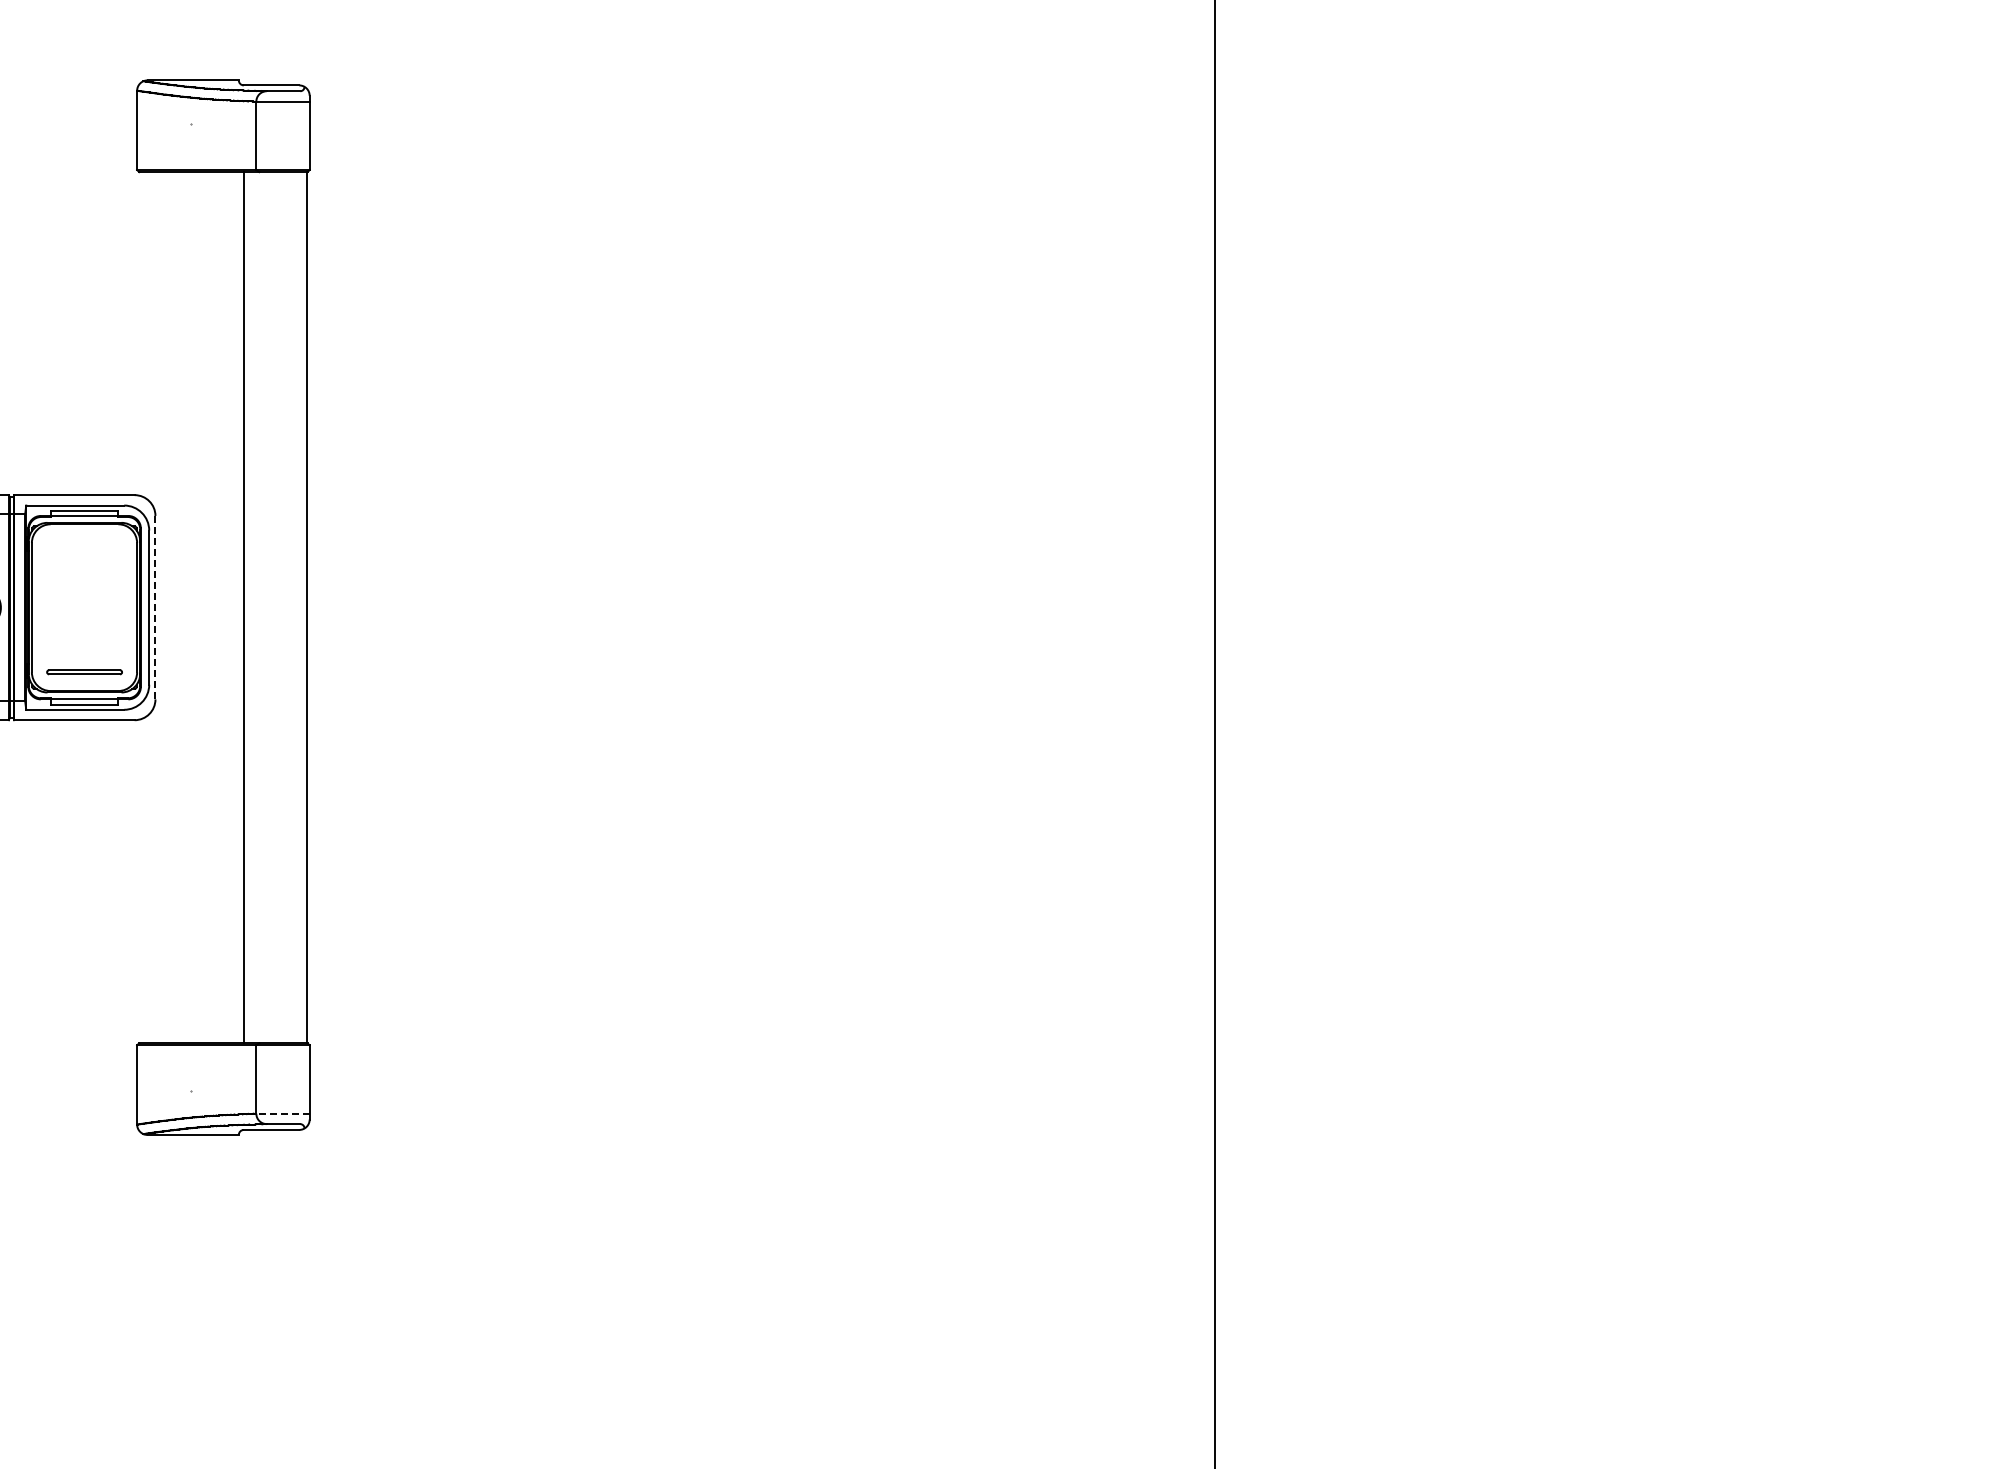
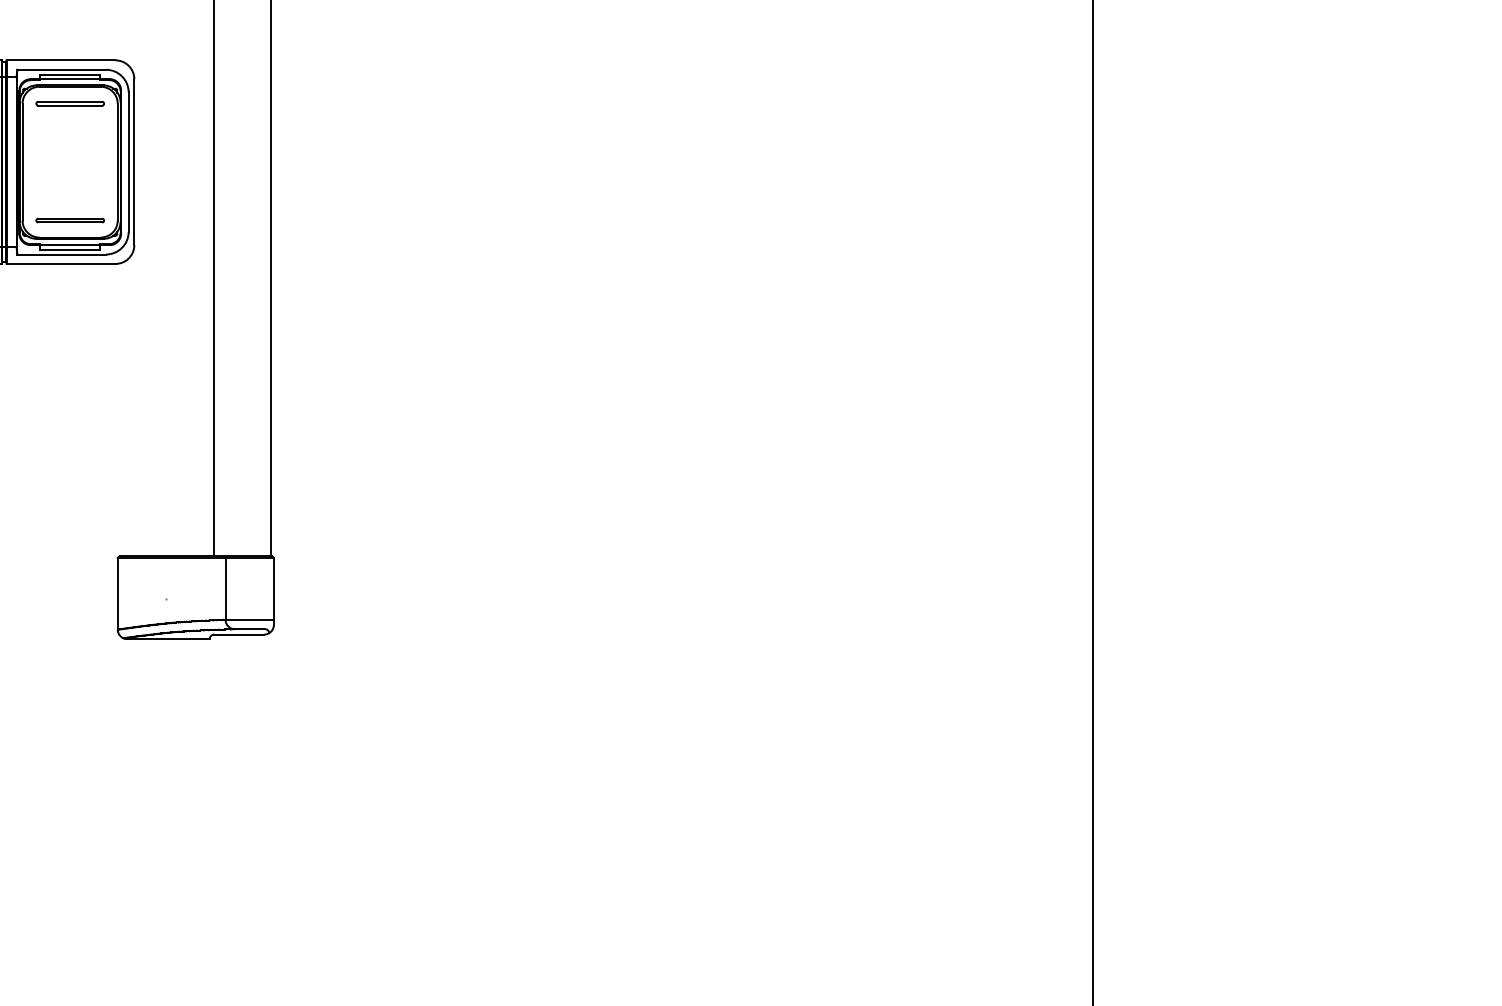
part: (84, 542) -> (70, 103), added
line: (155, 607) -> (134, 162), dashed -> solid
line: (283, 1113) -> (250, 619), dashed -> solid

